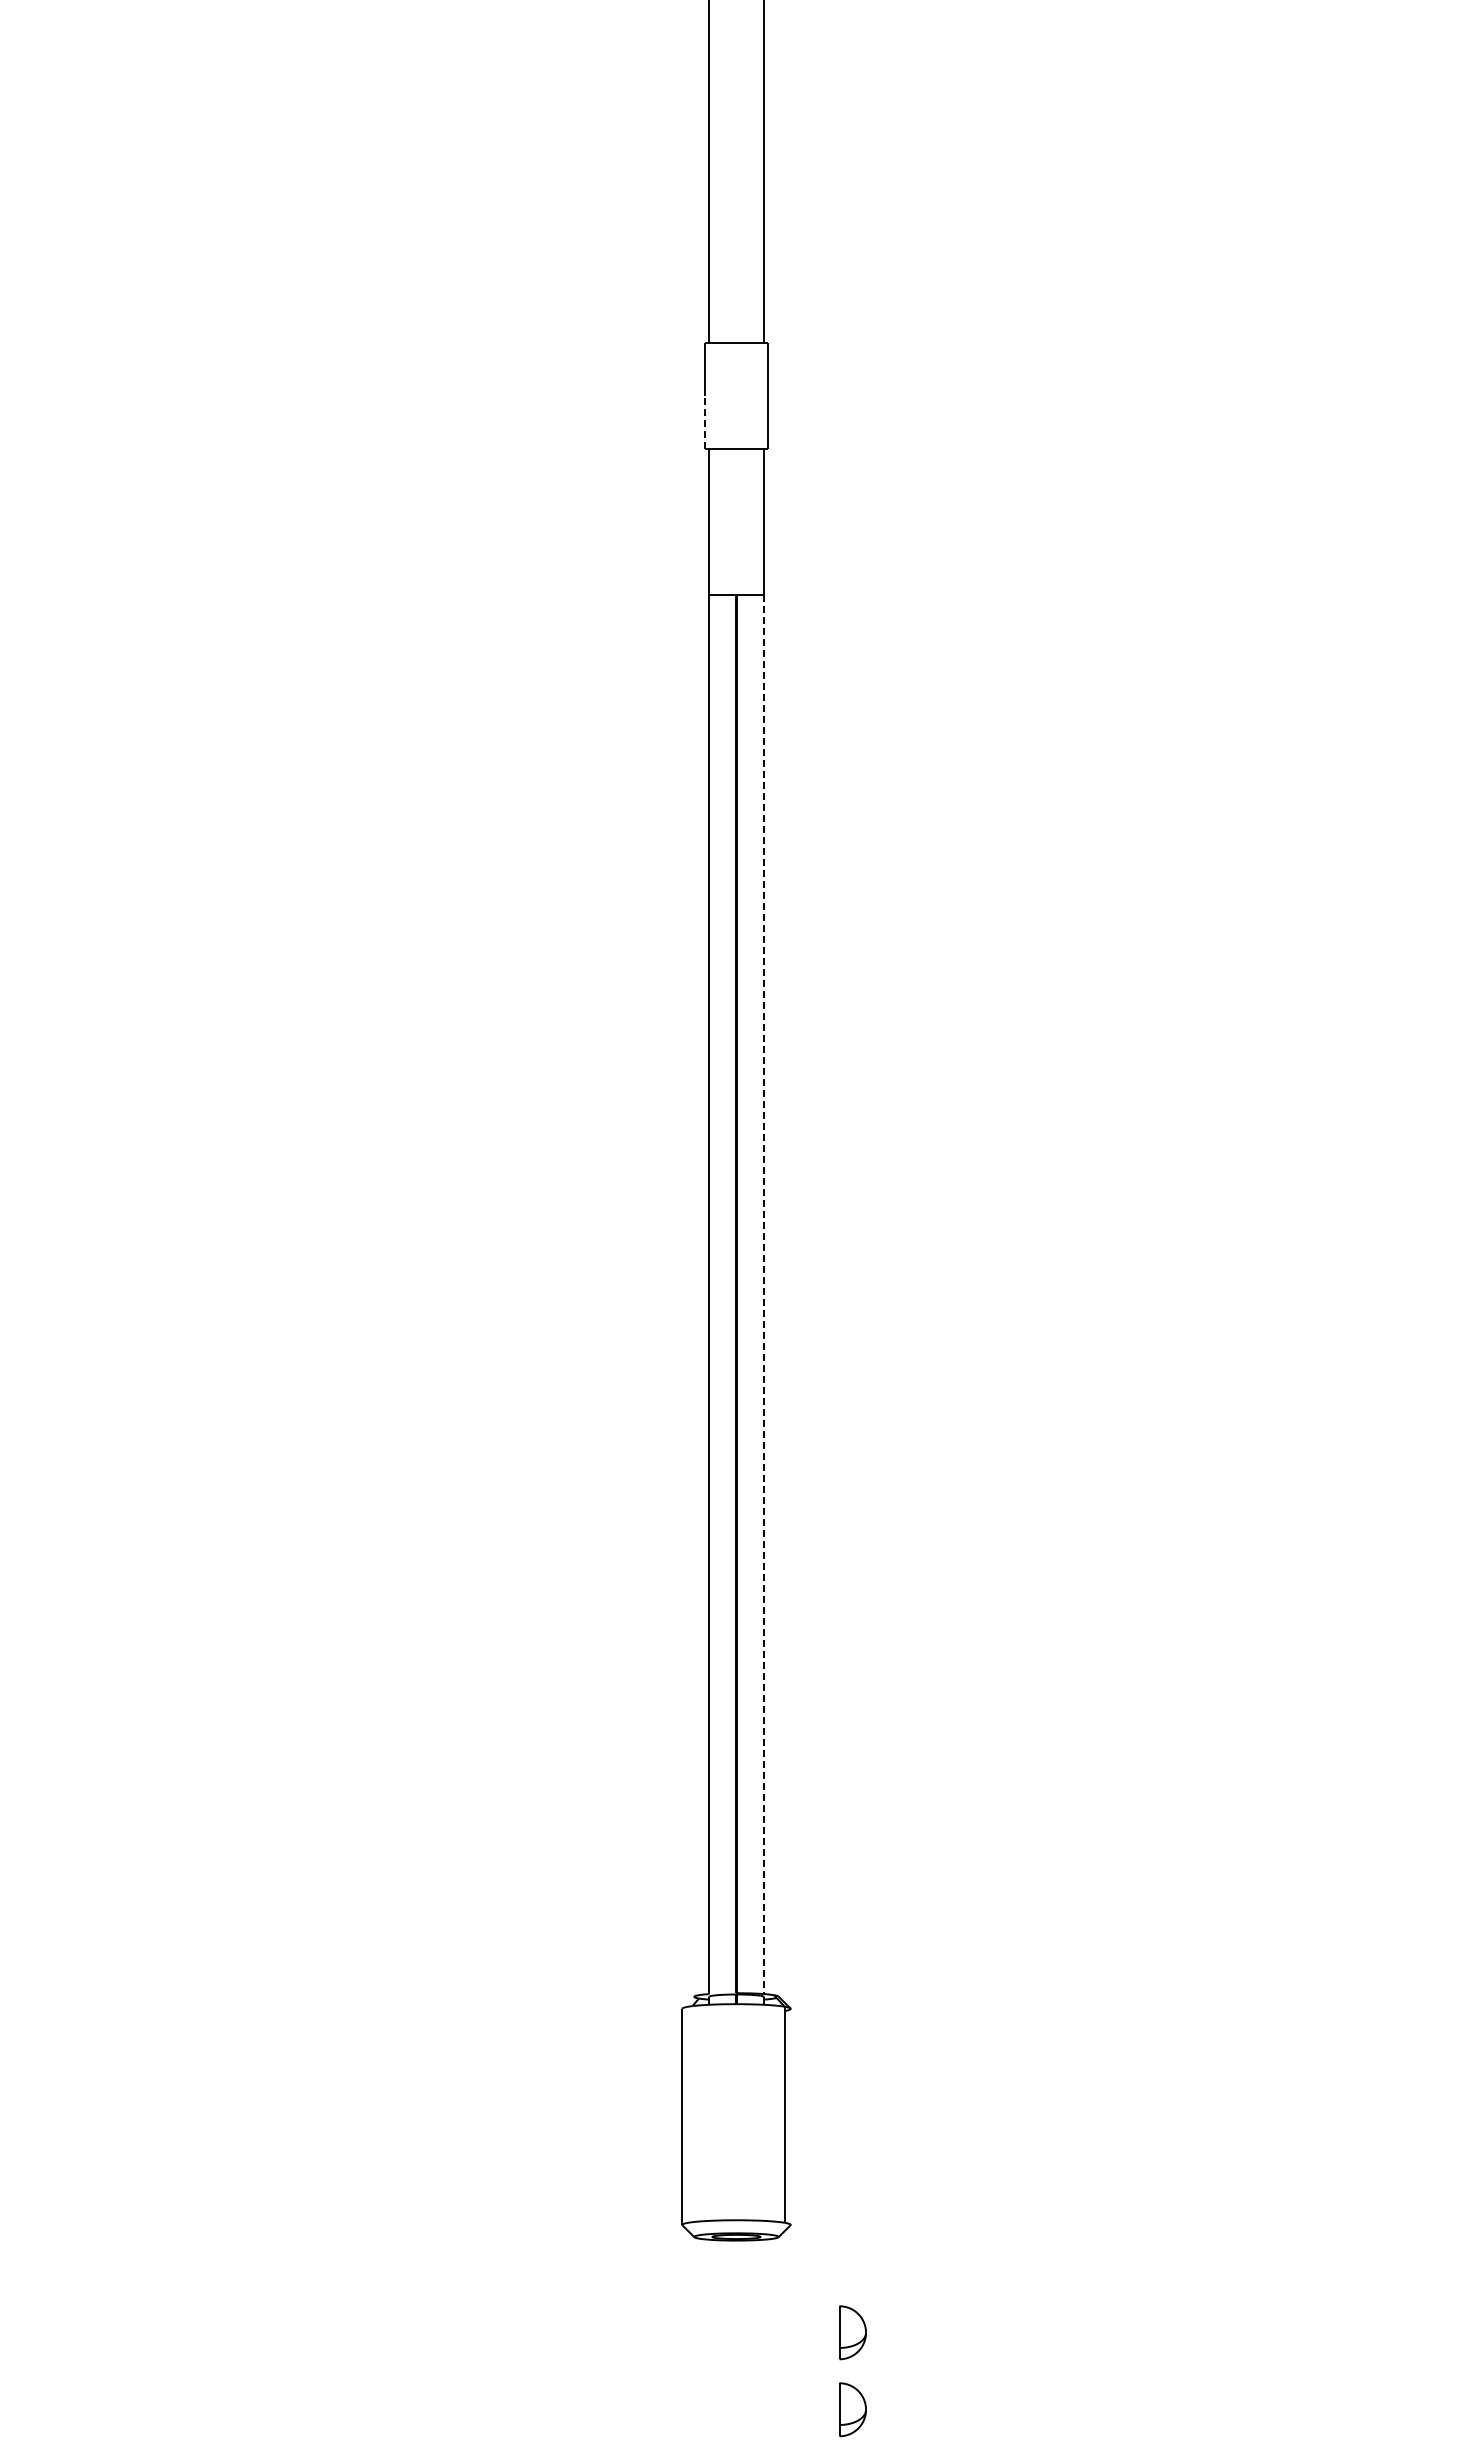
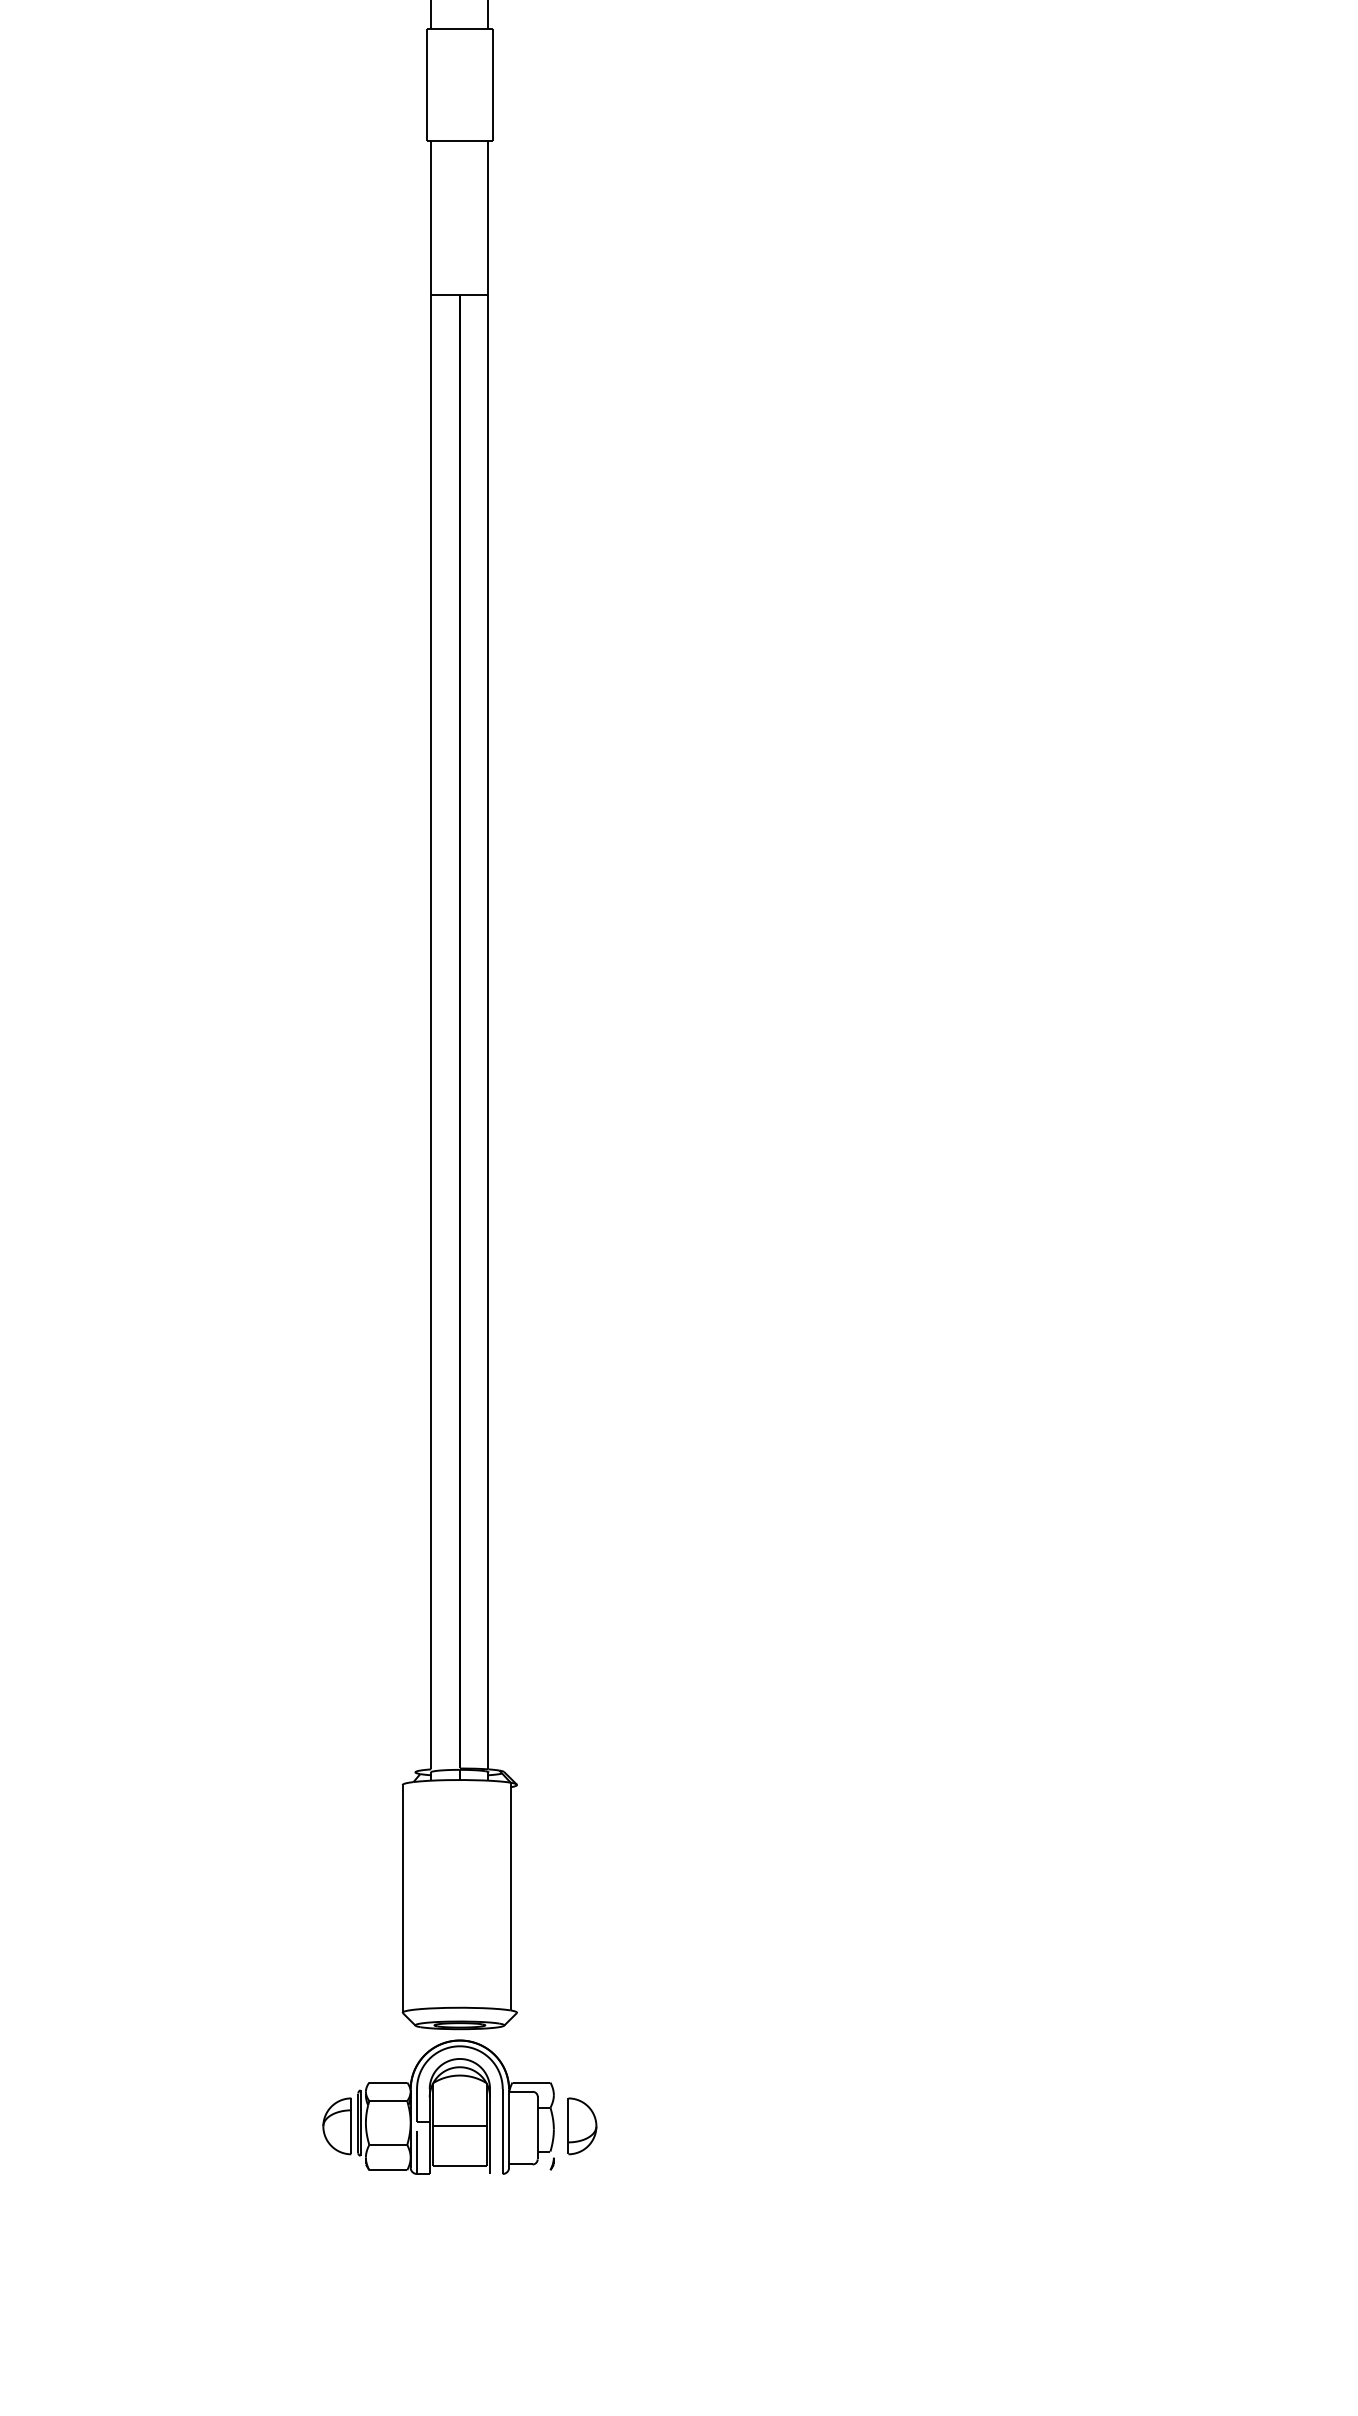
line: (704, 421) -> (426, 112), dashed -> solid
line: (763, 1294) -> (488, 1032), dashed -> solid
part: (716, 2314) -> (438, 2107), added
part: (852, 2409) -> (582, 2207), removed

